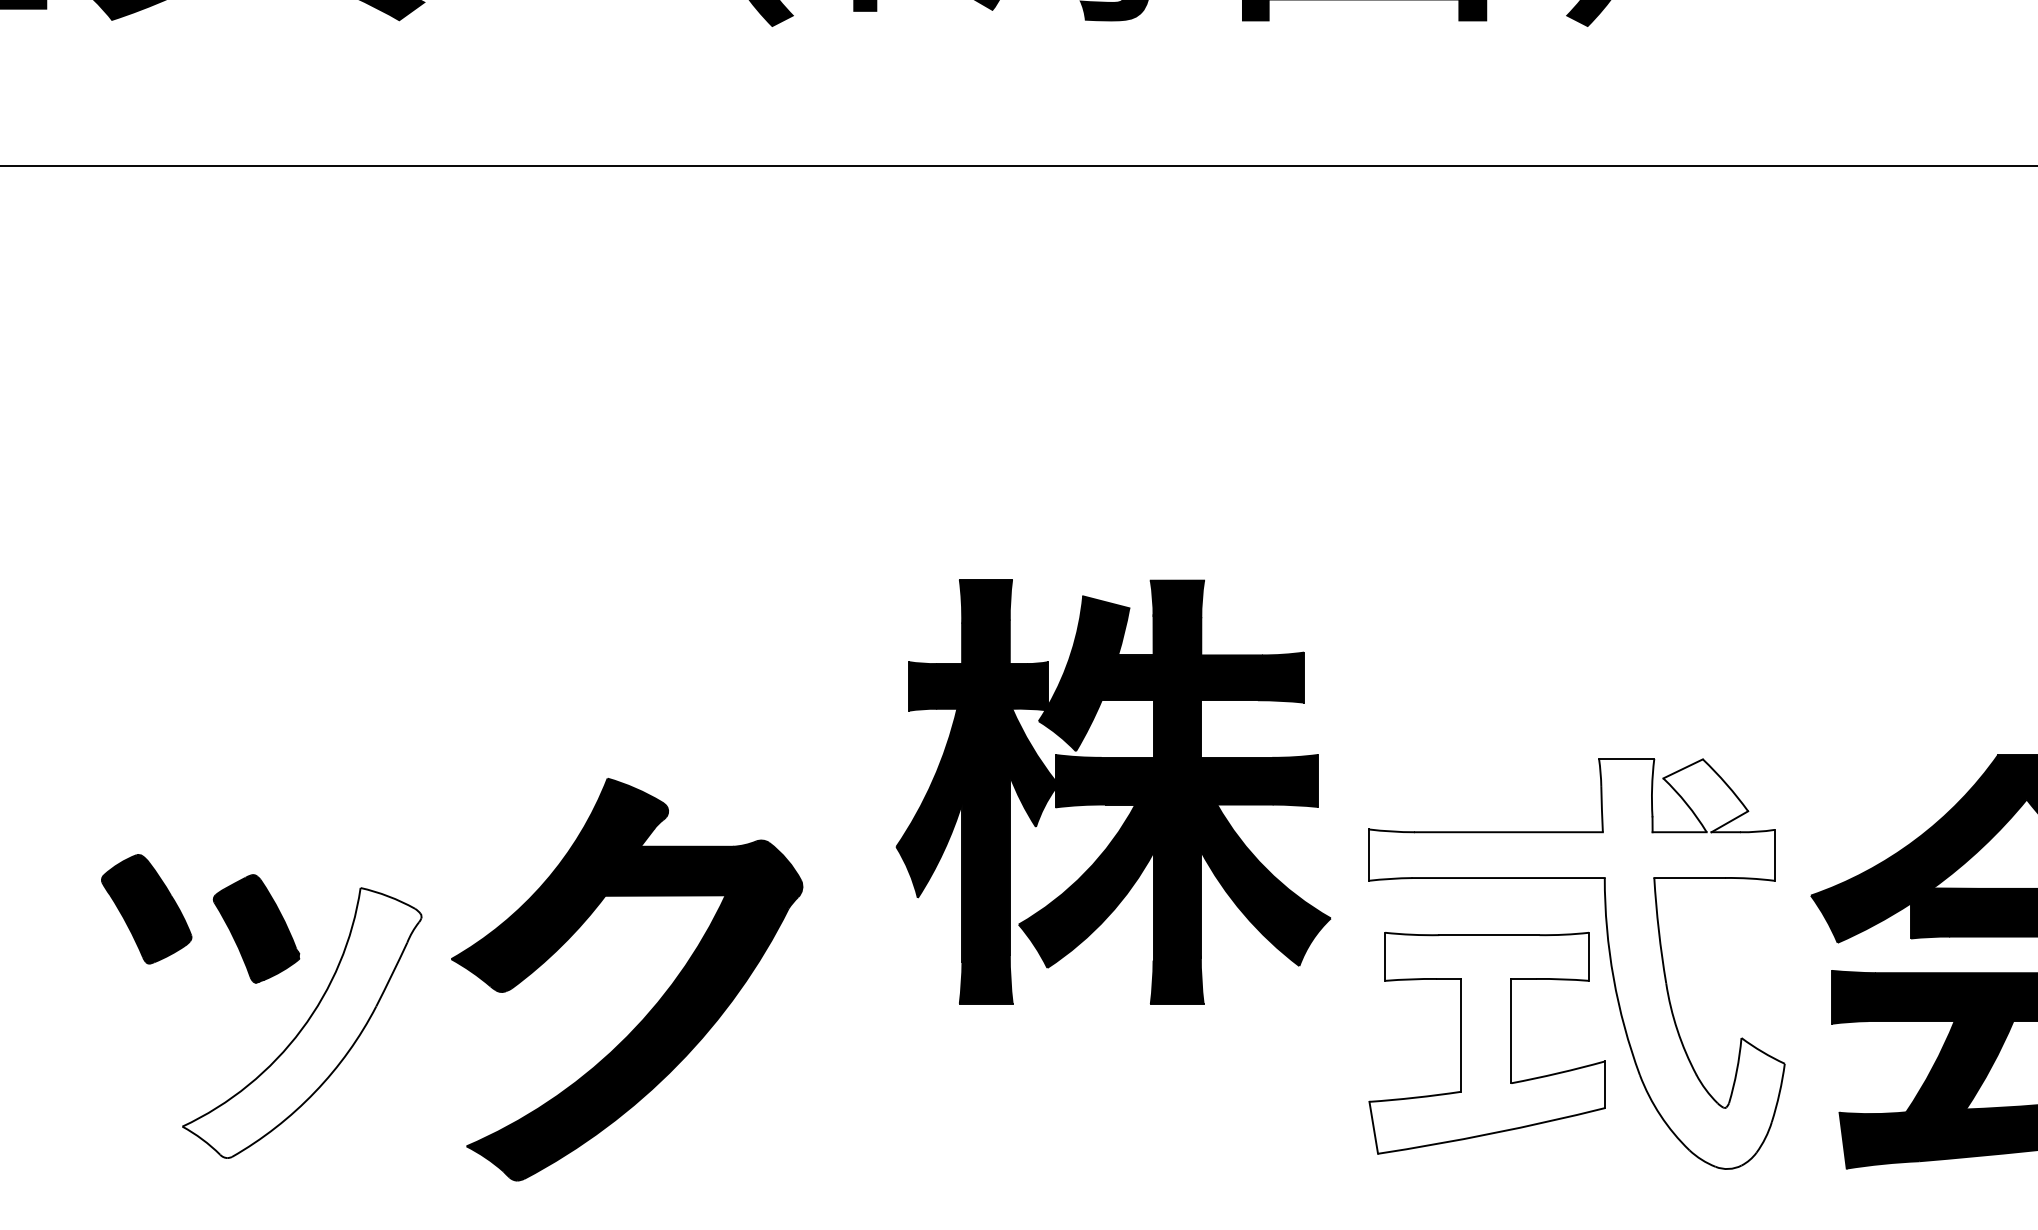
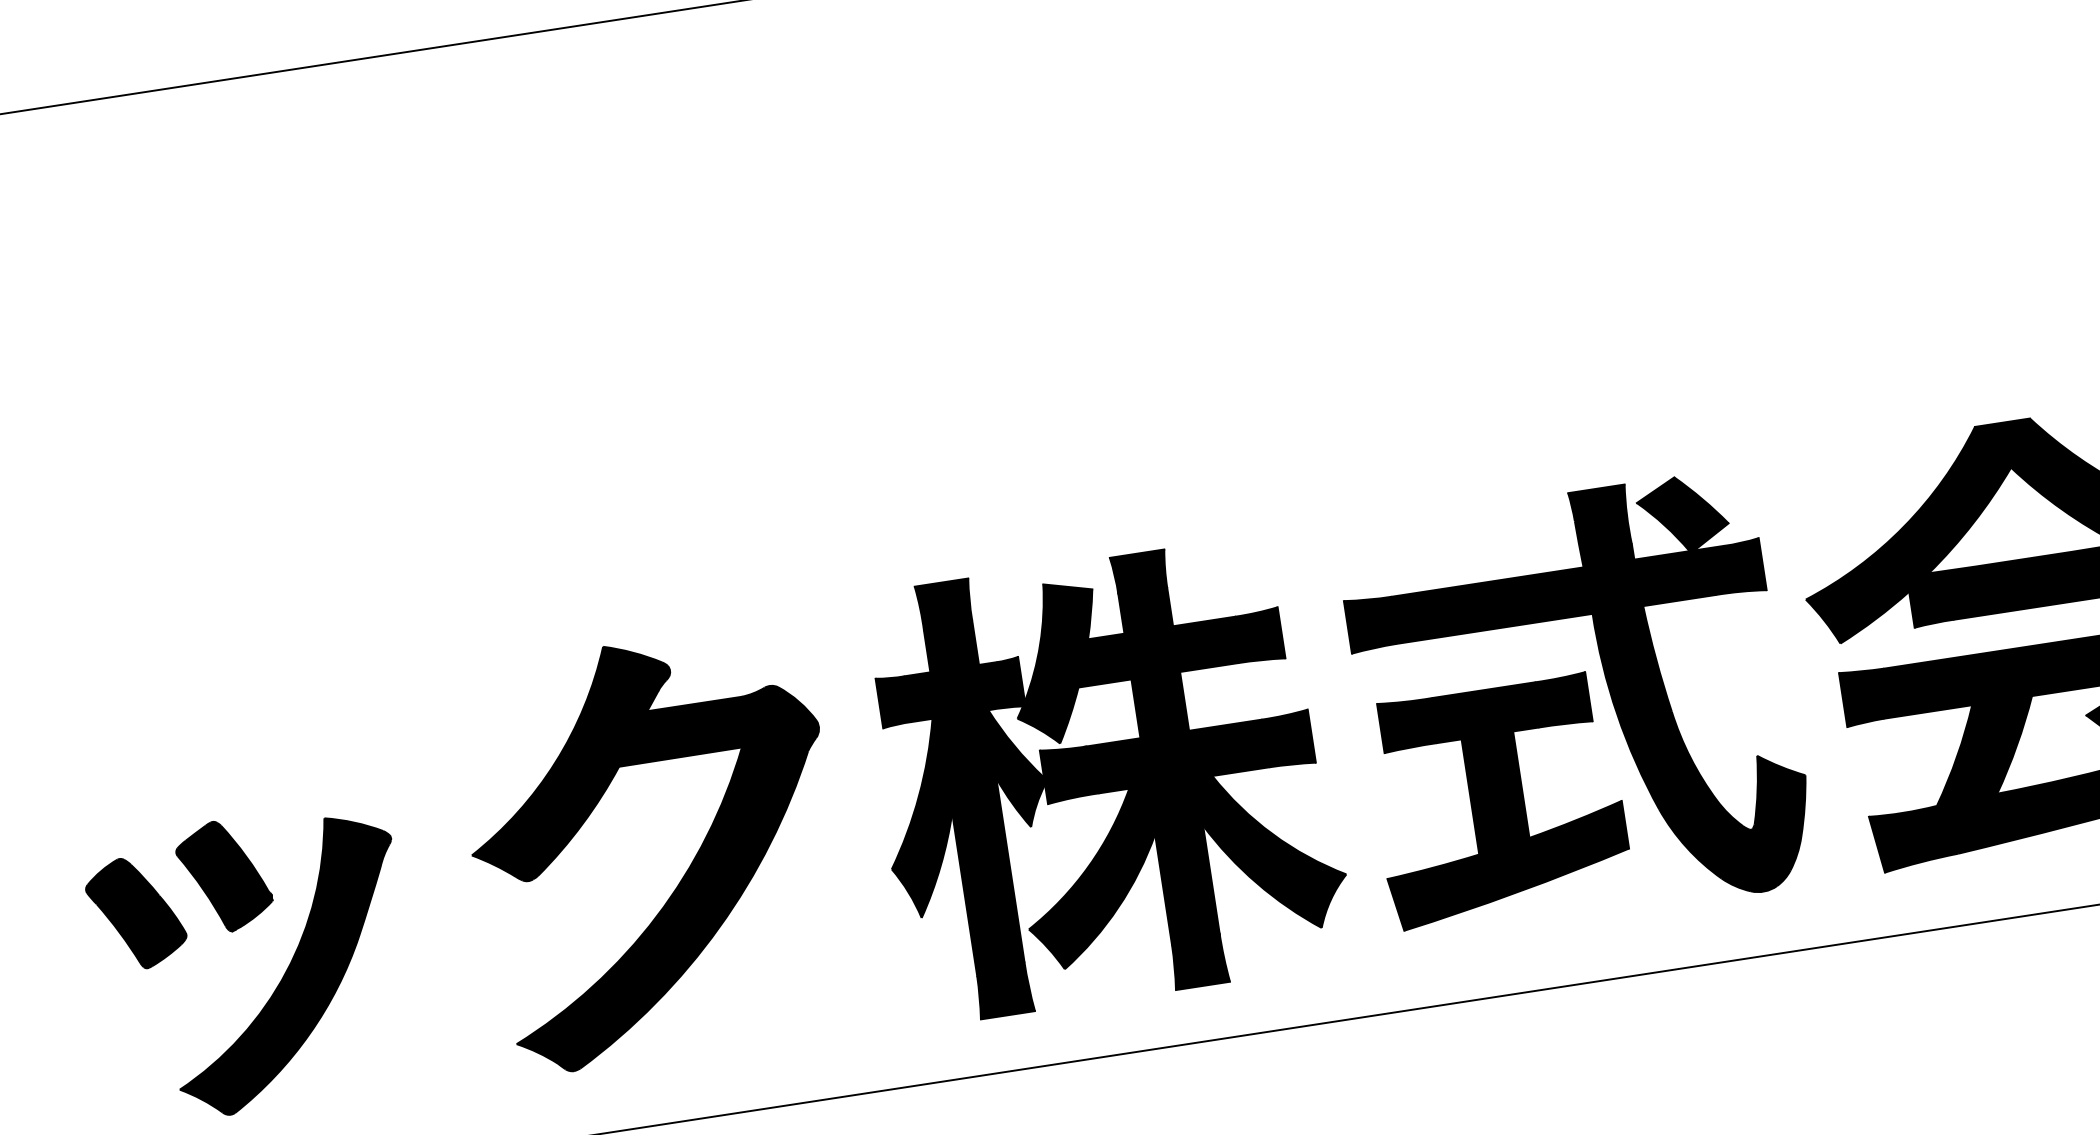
part: (1113, 791) -> (1104, 778), moved
part: (146, 909) -> (136, 913), moved
fill: (1576, 963) -> (1577, 705), added
part: (657, 1001) -> (688, 866), moved
fill: (301, 1022) -> (285, 964), added
fill: (1487, 1042) -> (1498, 800), added

